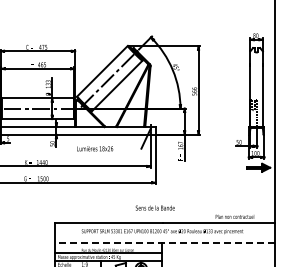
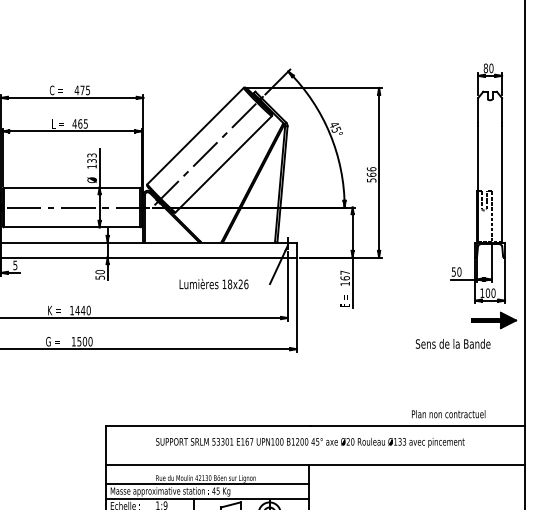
text: (95, 148) -> (214, 283), moved
text: (154, 207) -> (451, 342), moved
line: (165, 243) -> (315, 465), dashed -> solid

